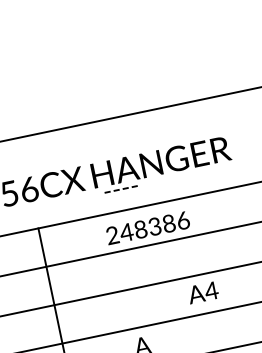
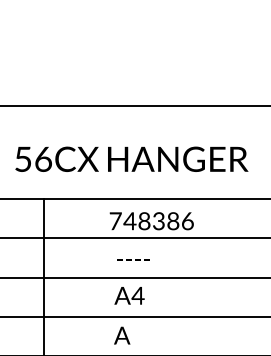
text: (121, 189) -> (133, 259), moved
text: (112, 235) -> (115, 221), 248386 -> 748386
text: (203, 292) -> (129, 295), moved

